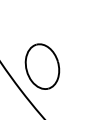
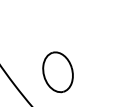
part: (41, 66) -> (57, 72), moved

